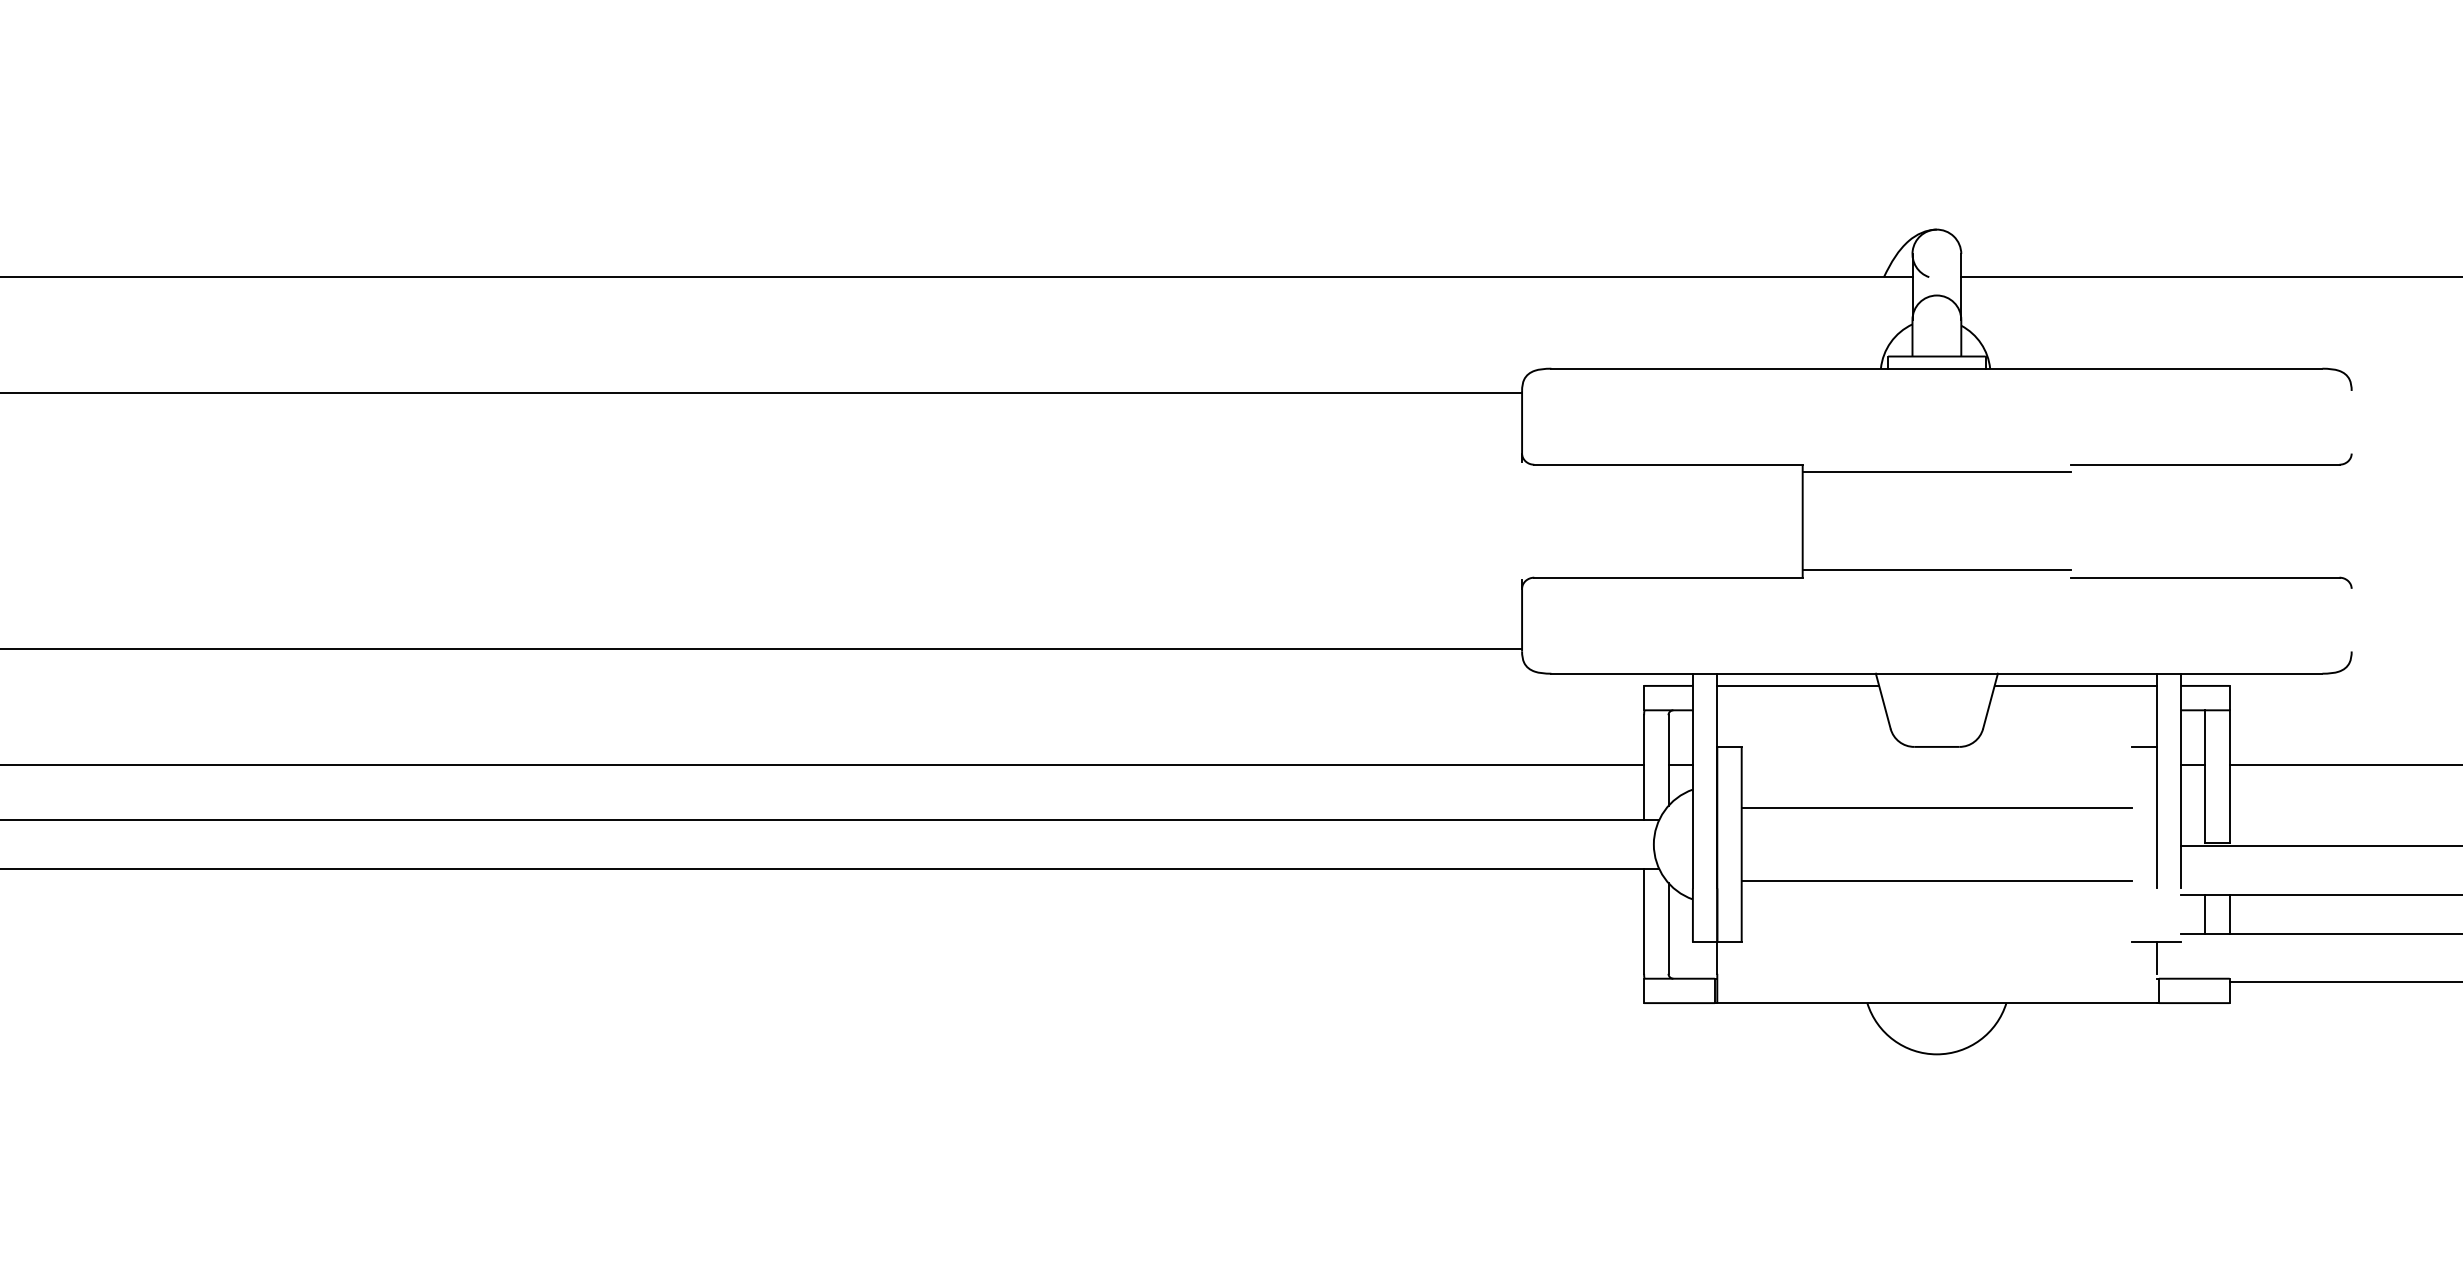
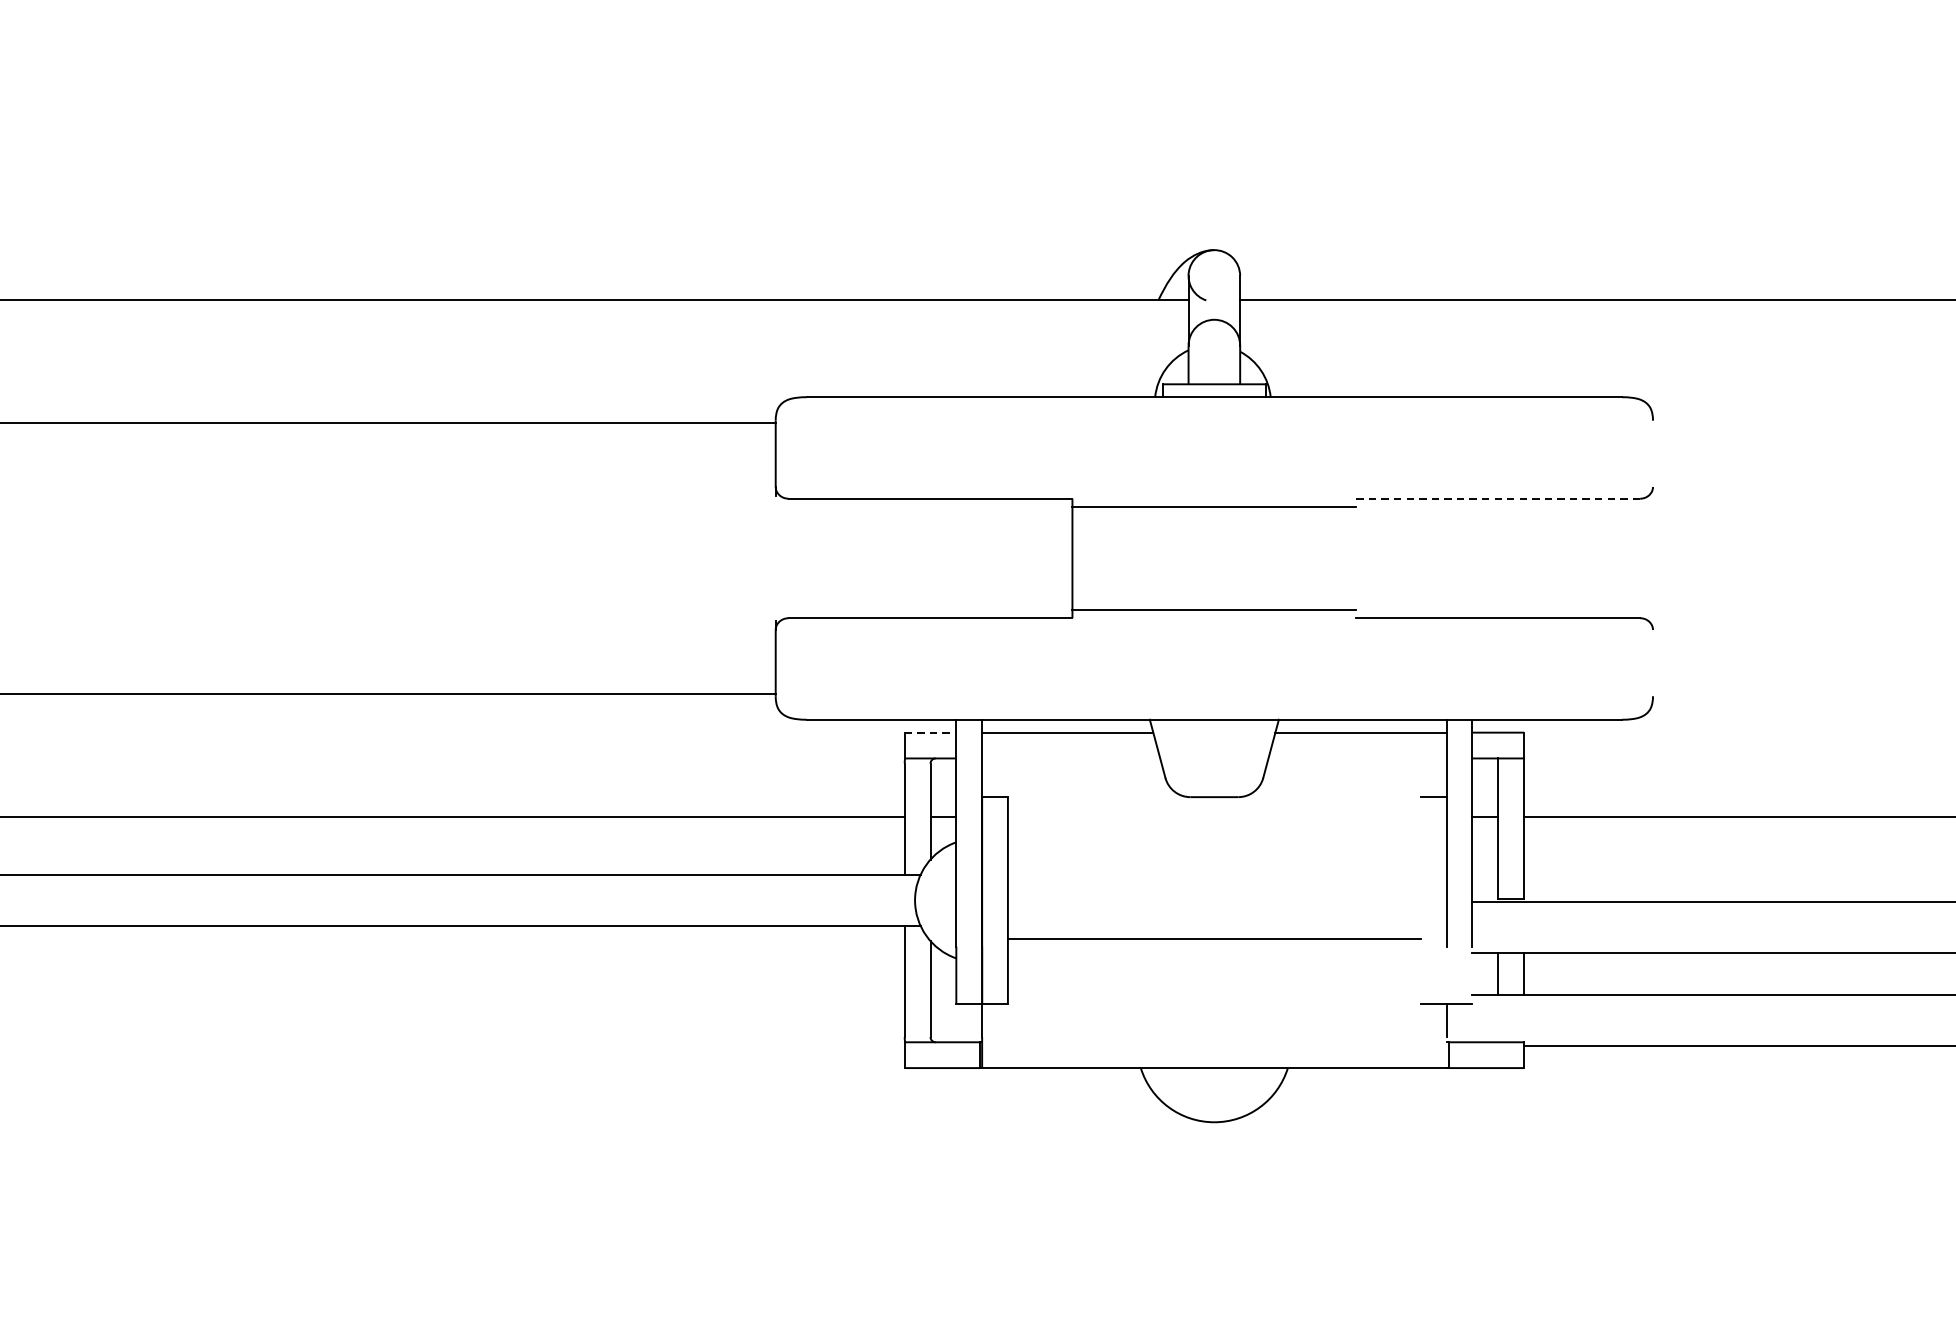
line: (2204, 464) -> (1497, 498), solid -> dashed
arc: (1666, 685) -> (928, 732), solid -> dashed
line: (1936, 807) -> (1213, 861), removed

